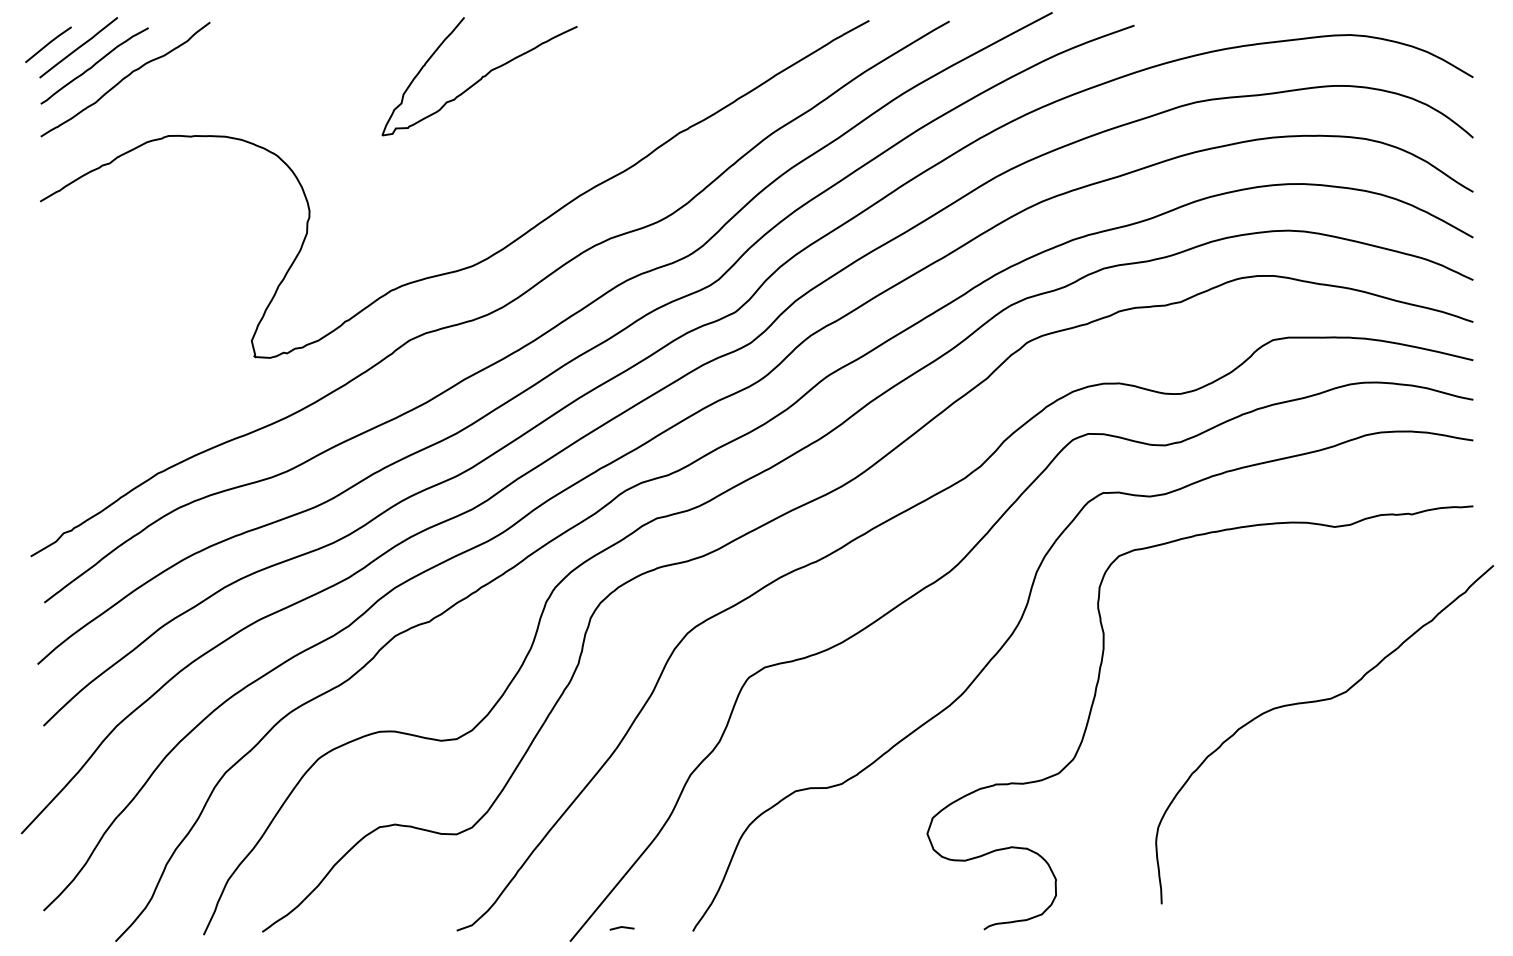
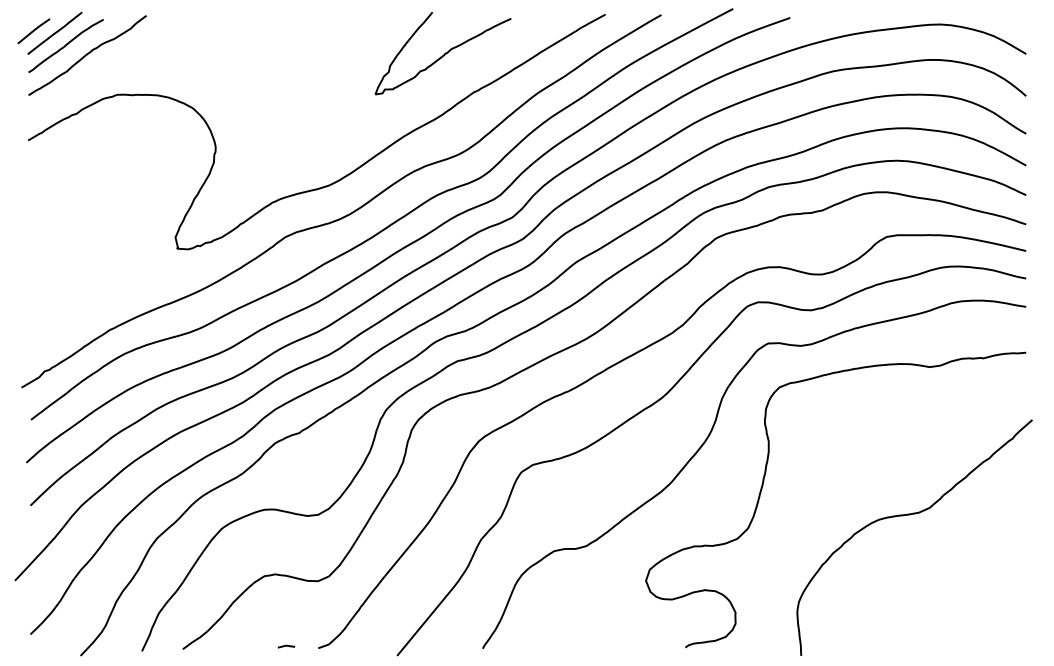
curve: (480, 78) -> (443, 54), moved
curve: (1318, 702) -> (910, 515), moved
line: (620, 928) -> (285, 646), moved

